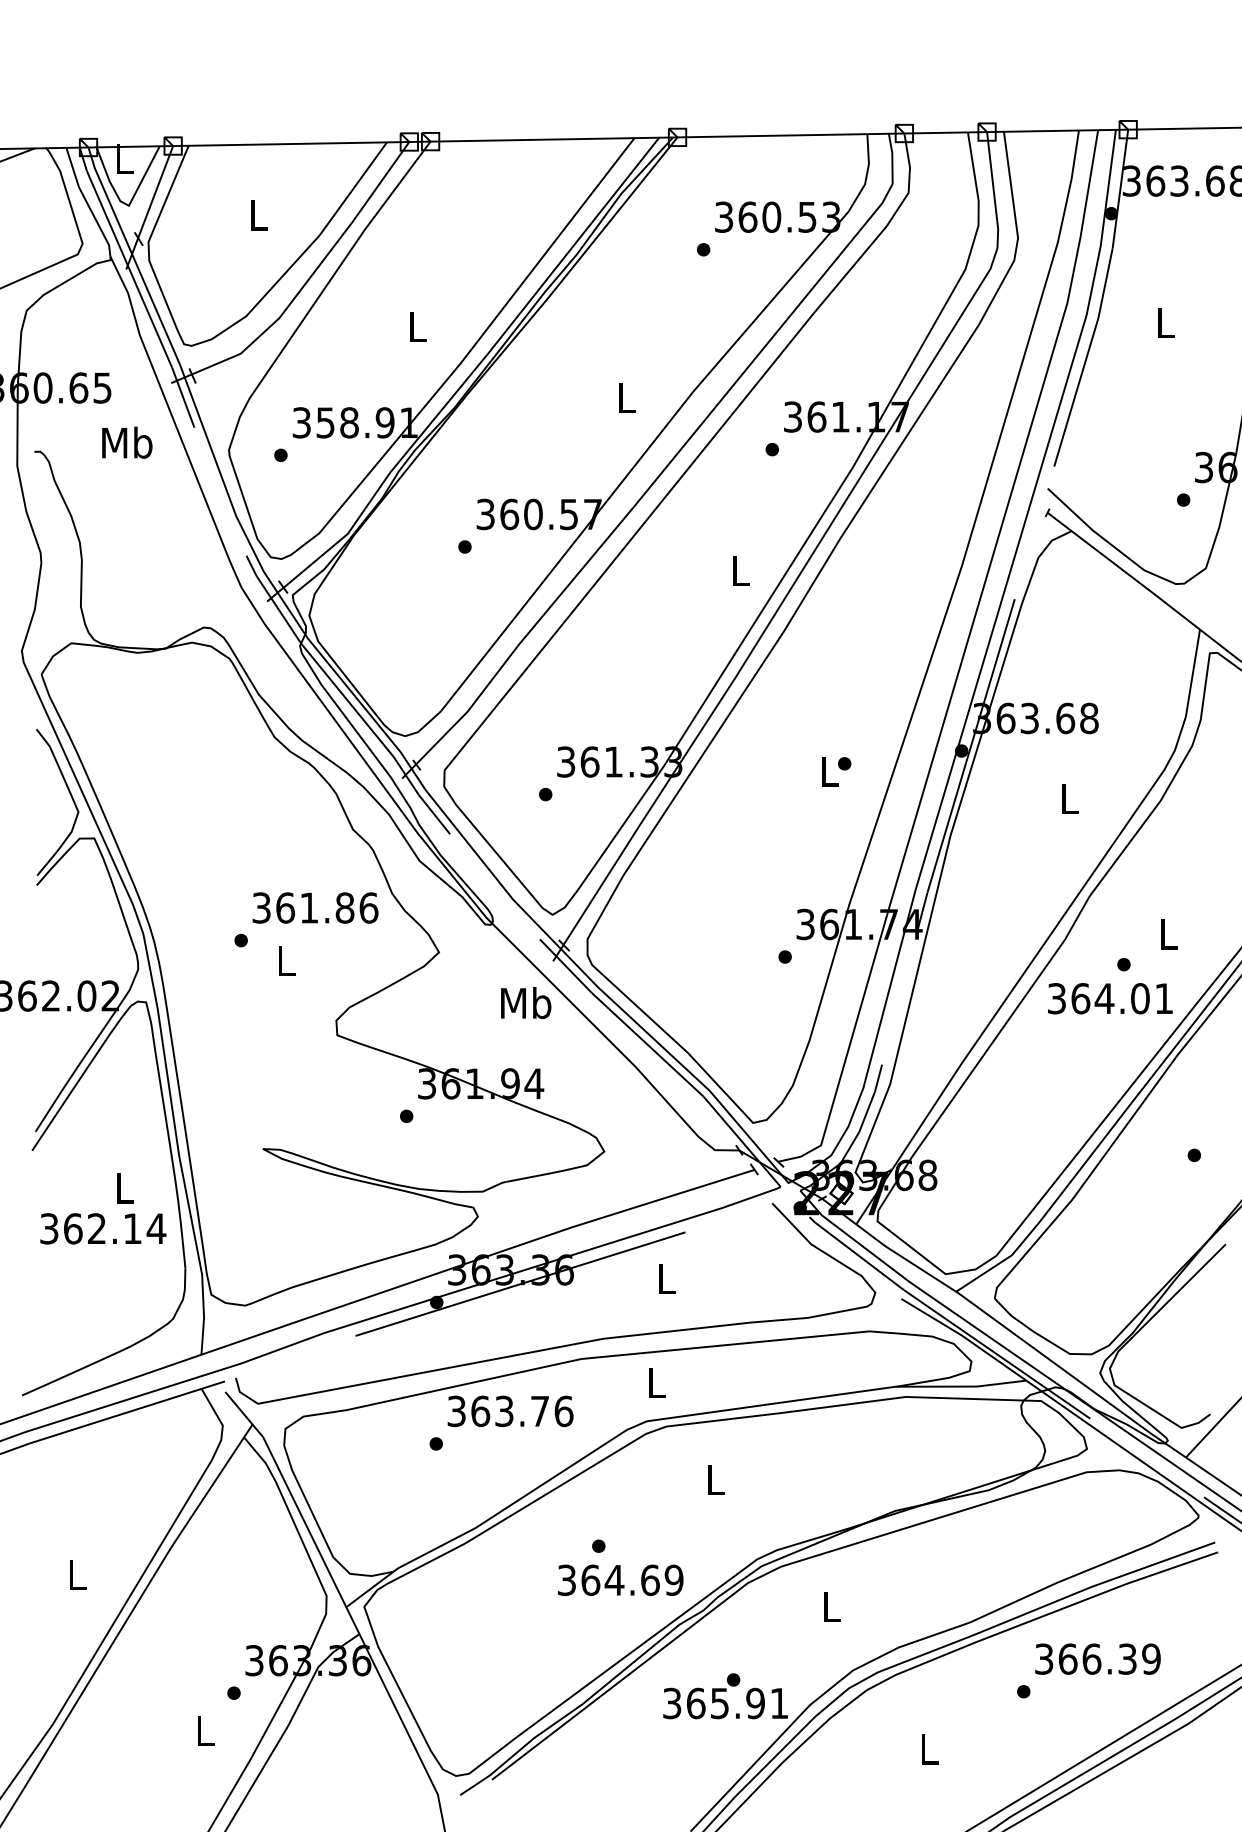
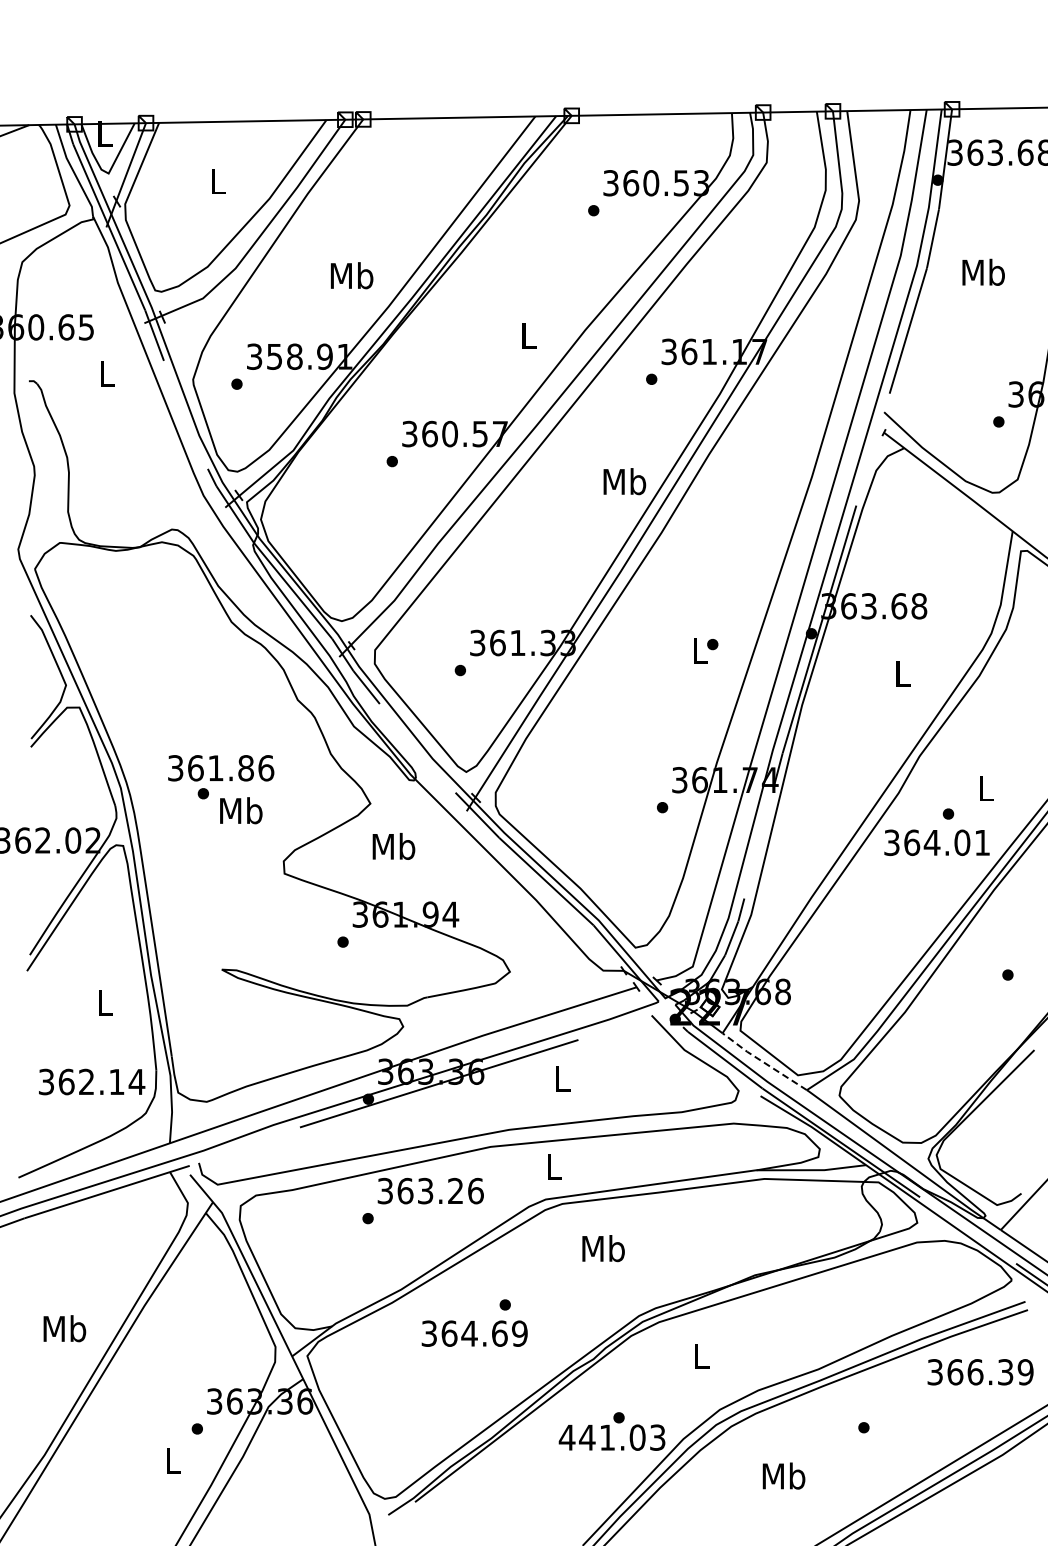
text: (1165, 321) -> (983, 271), L -> Mb
text: (416, 326) -> (351, 275), L -> Mb
text: (127, 442) -> (107, 373), Mb -> L
text: (740, 570) -> (624, 481), L -> Mb
text: (315, 908) -> (221, 768), moved
text: (286, 960) -> (241, 810), L -> Mb
text: (525, 1003) -> (393, 846), moved
text: (103, 1228) -> (92, 1081), moved
line: (904, 1258) -> (763, 1062), solid -> dashed
text: (539, 1410) -> (455, 1190), 363.76 -> 363.26
text: (715, 1479) -> (603, 1248), L -> Mb
text: (76, 1574) -> (64, 1328), L -> Mb
text: (620, 1580) -> (474, 1333), moved
text: (1097, 1659) -> (980, 1372), moved
text: (724, 1703) -> (611, 1437), 365.91 -> 441.03
text: (928, 1748) -> (783, 1475), L -> Mb

